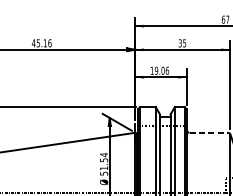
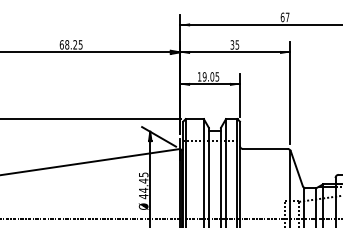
text: (41, 42) -> (70, 44), 45.16 -> 68.25
text: (167, 70) -> (217, 76), 19.06 -> 19.05
line: (208, 133) -> (265, 149), dashed -> solid
text: (103, 164) -> (143, 185), 51.54 -> 44.45

